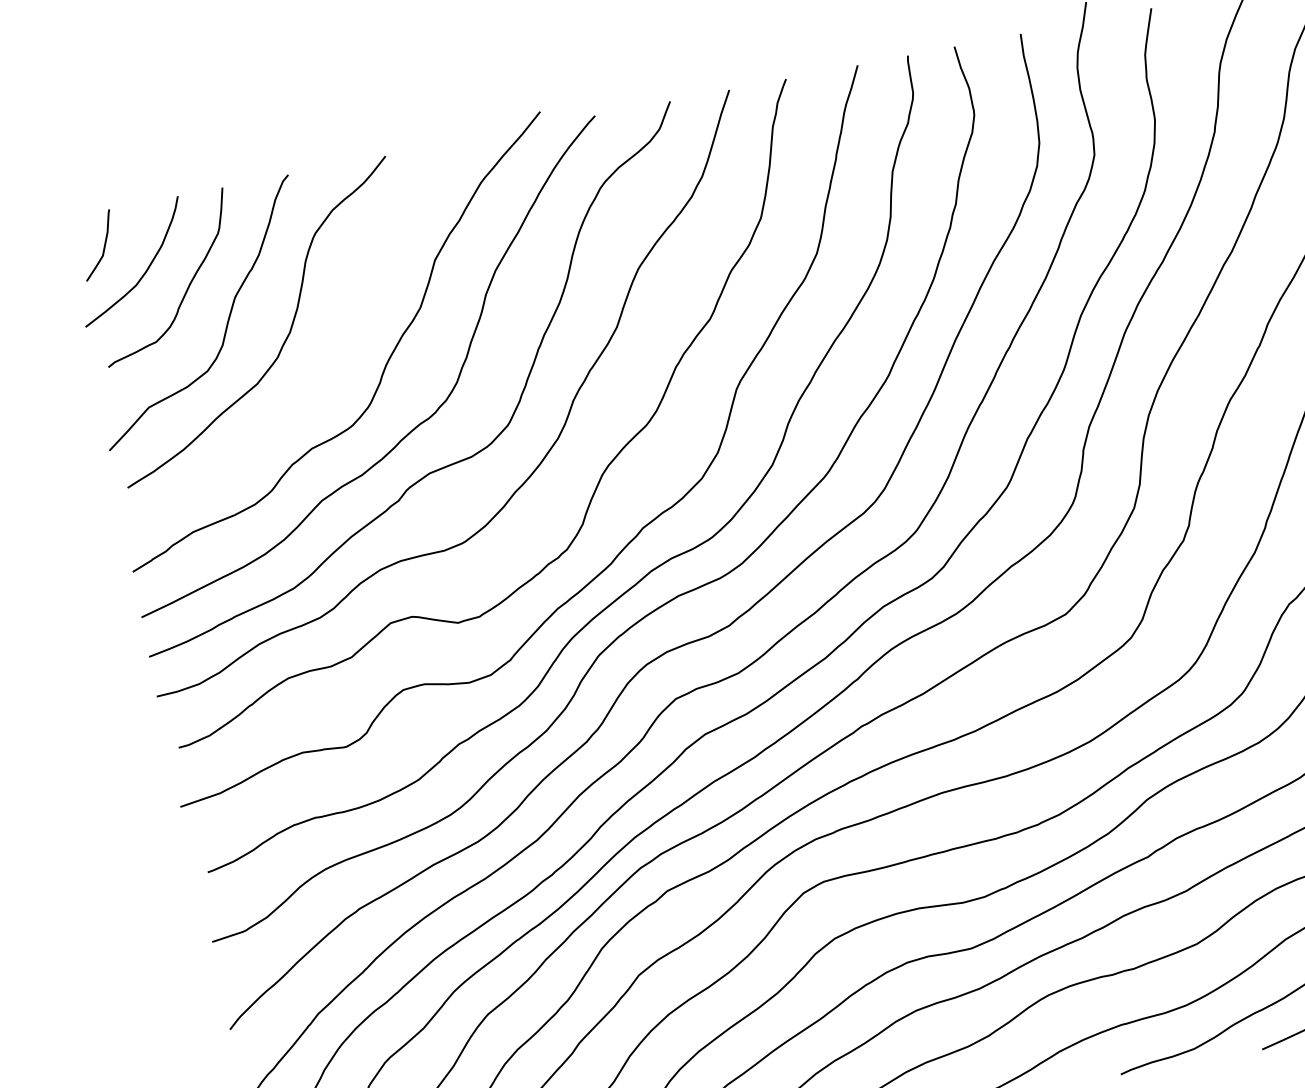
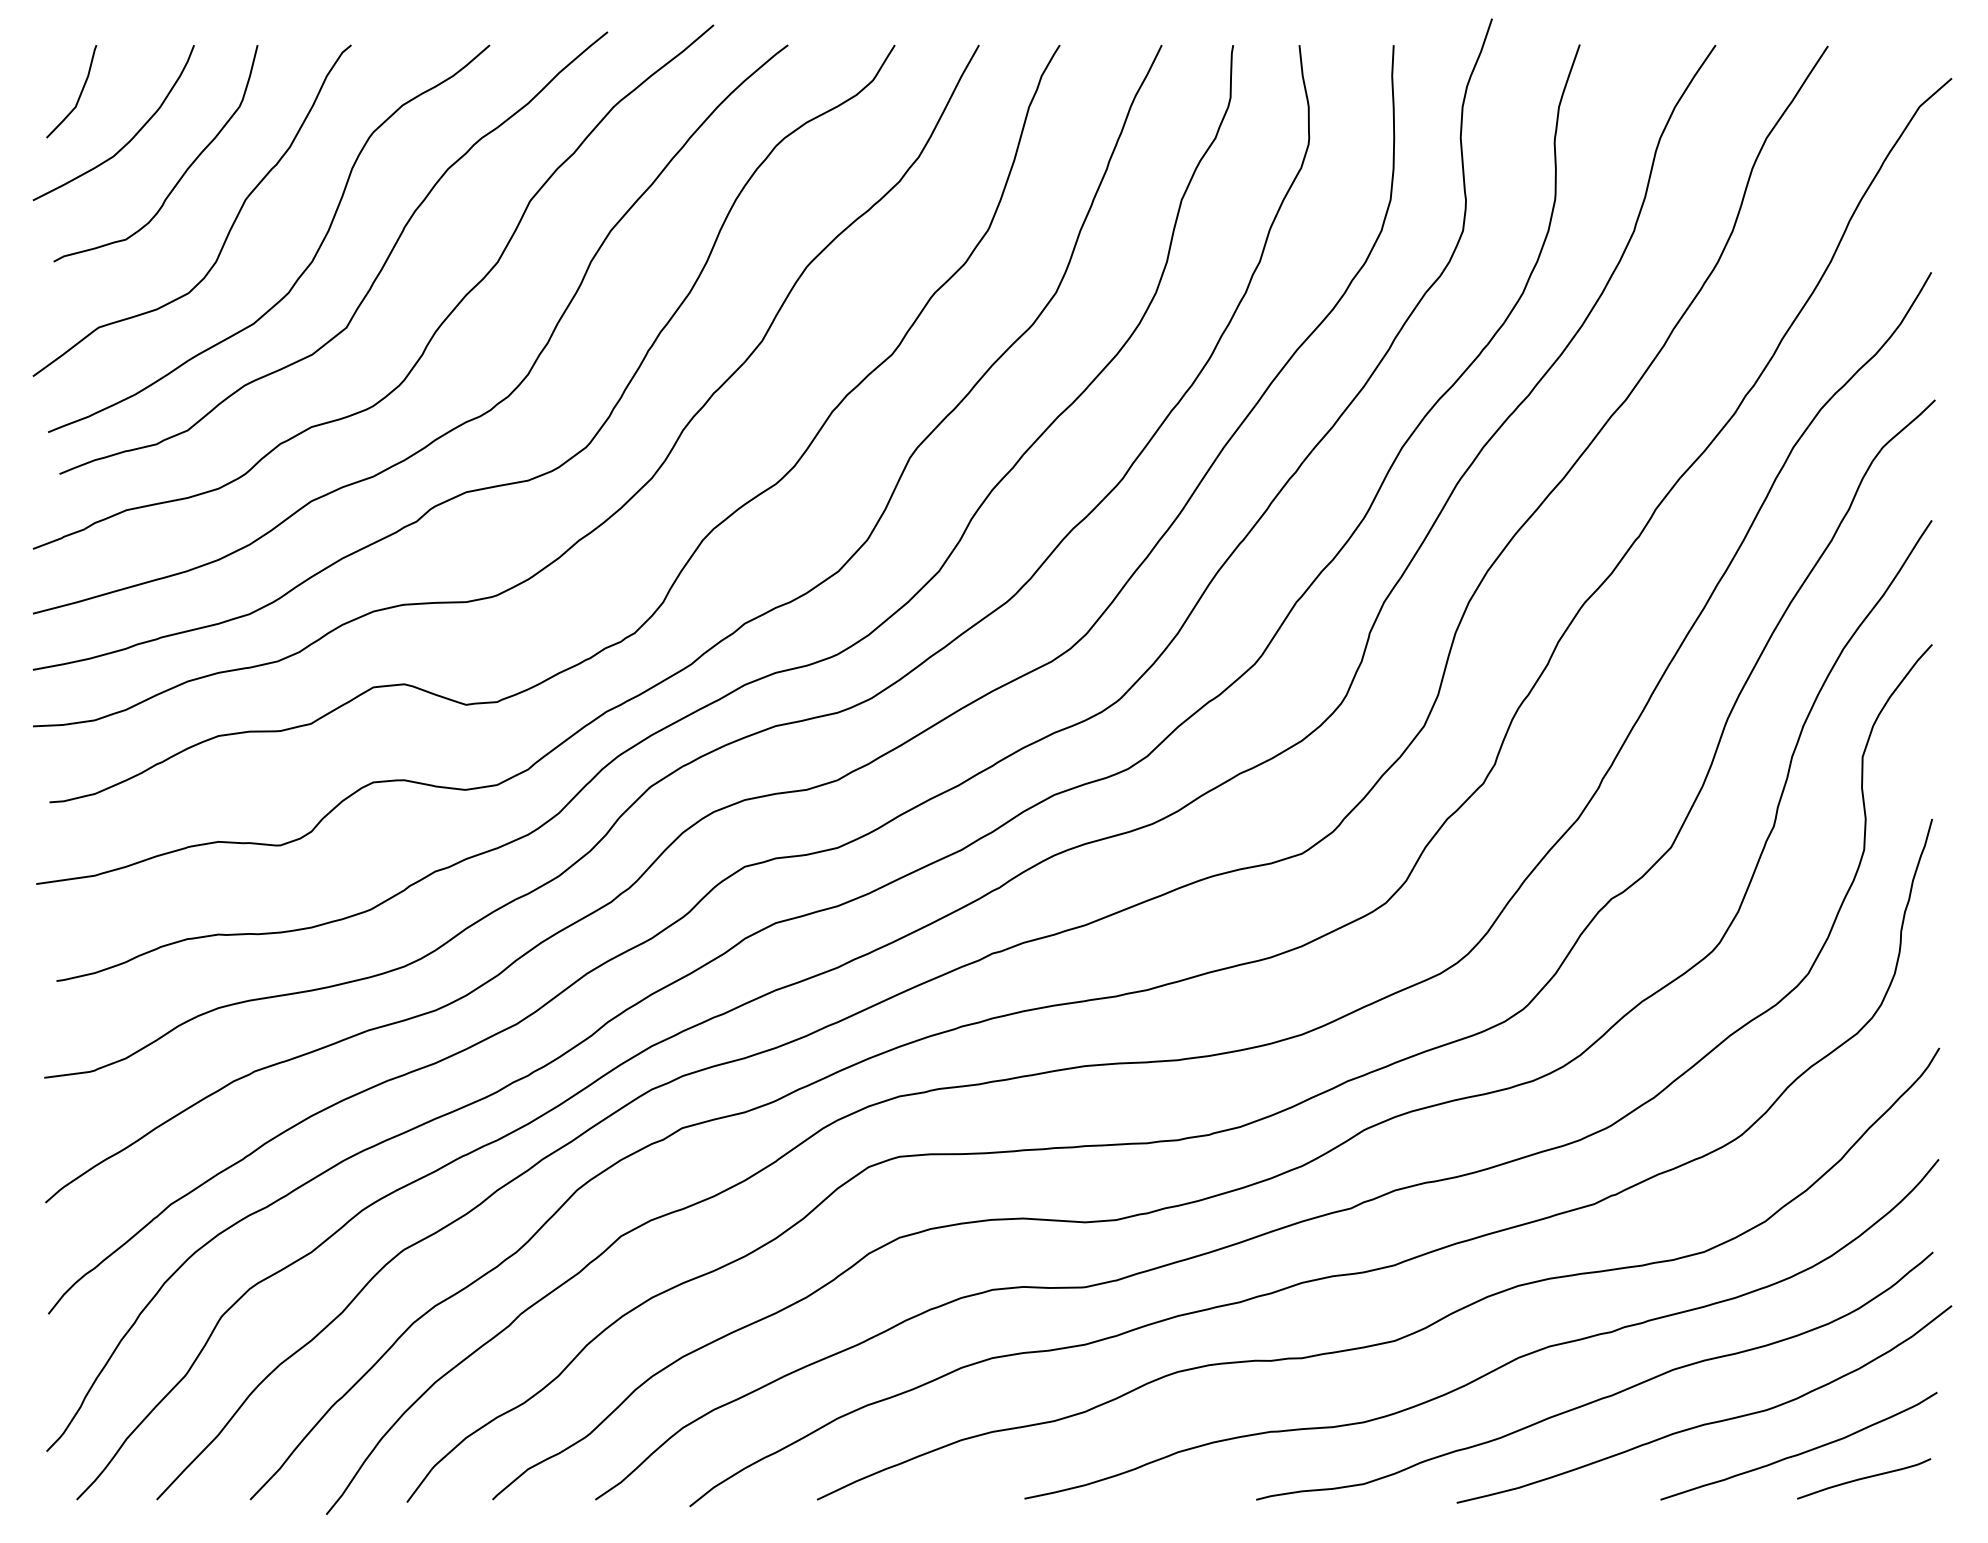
curve: (337, 333) -> (376, 275), added

